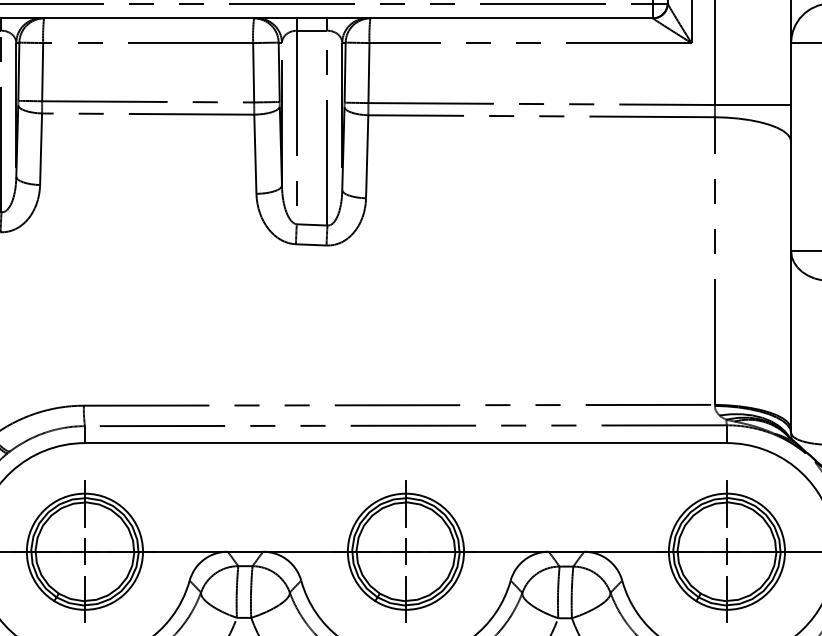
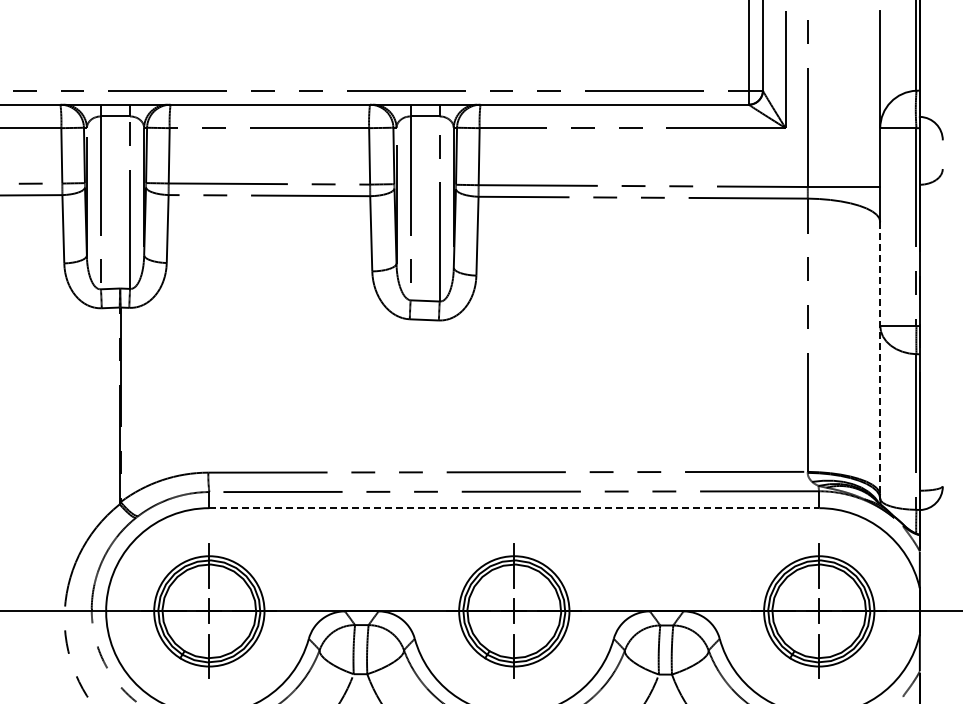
line: (791, 285) -> (880, 358), solid -> dashed
line: (406, 443) -> (514, 508), solid -> dashed

